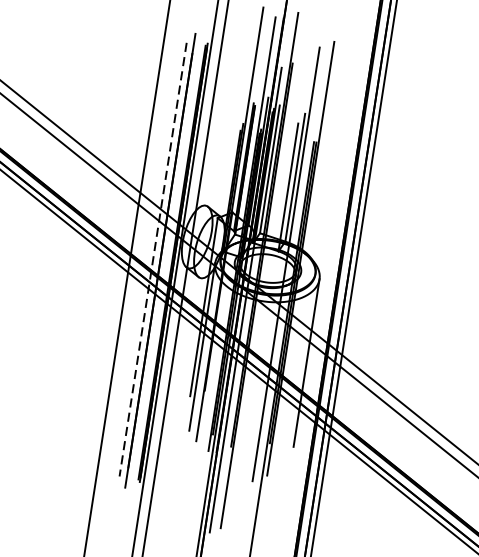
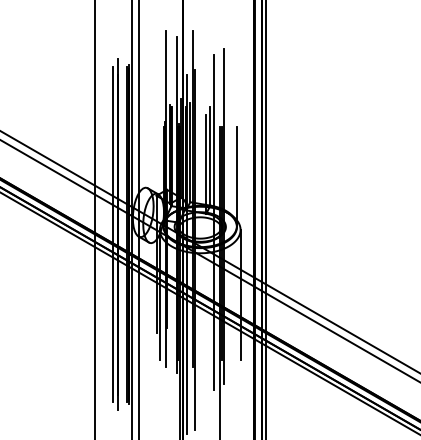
line: (324, 209) -> (236, 176), added
line: (153, 259) -> (112, 234), dashed -> solid

